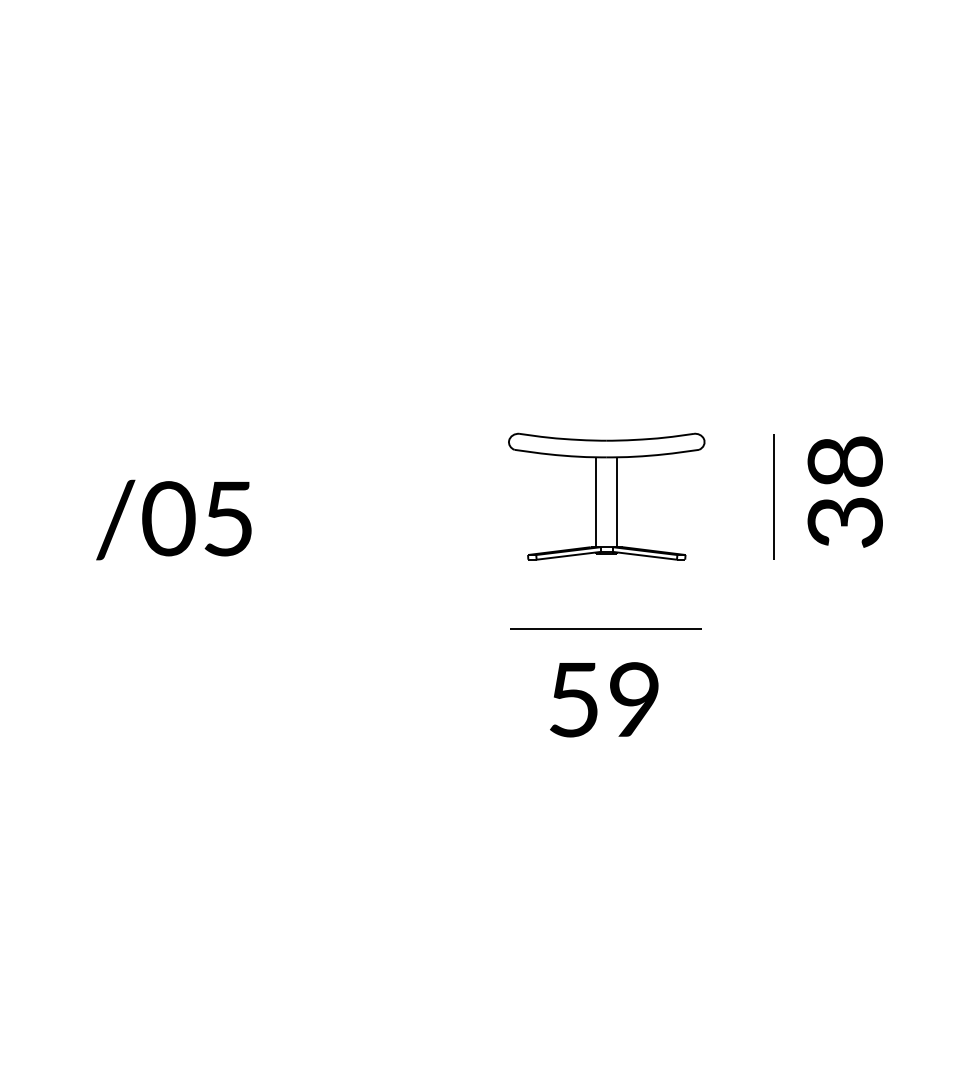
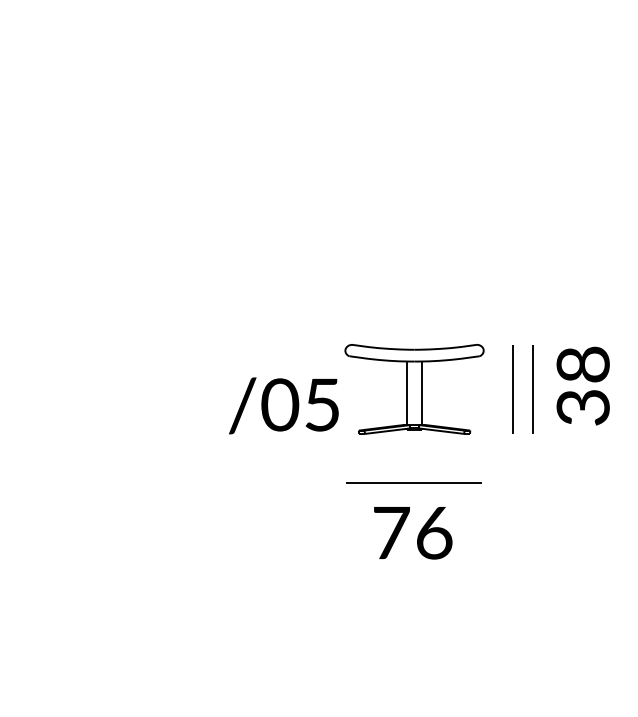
line: (745, 496) -> (512, 389), added
text: (173, 519) -> (283, 405), moved
text: (604, 699) -> (412, 532), 59 -> 76

